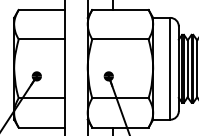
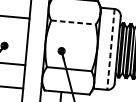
line: (120, 39) -> (73, 22), solid -> dashed
line: (170, 68) -> (111, 49), solid -> dashed

